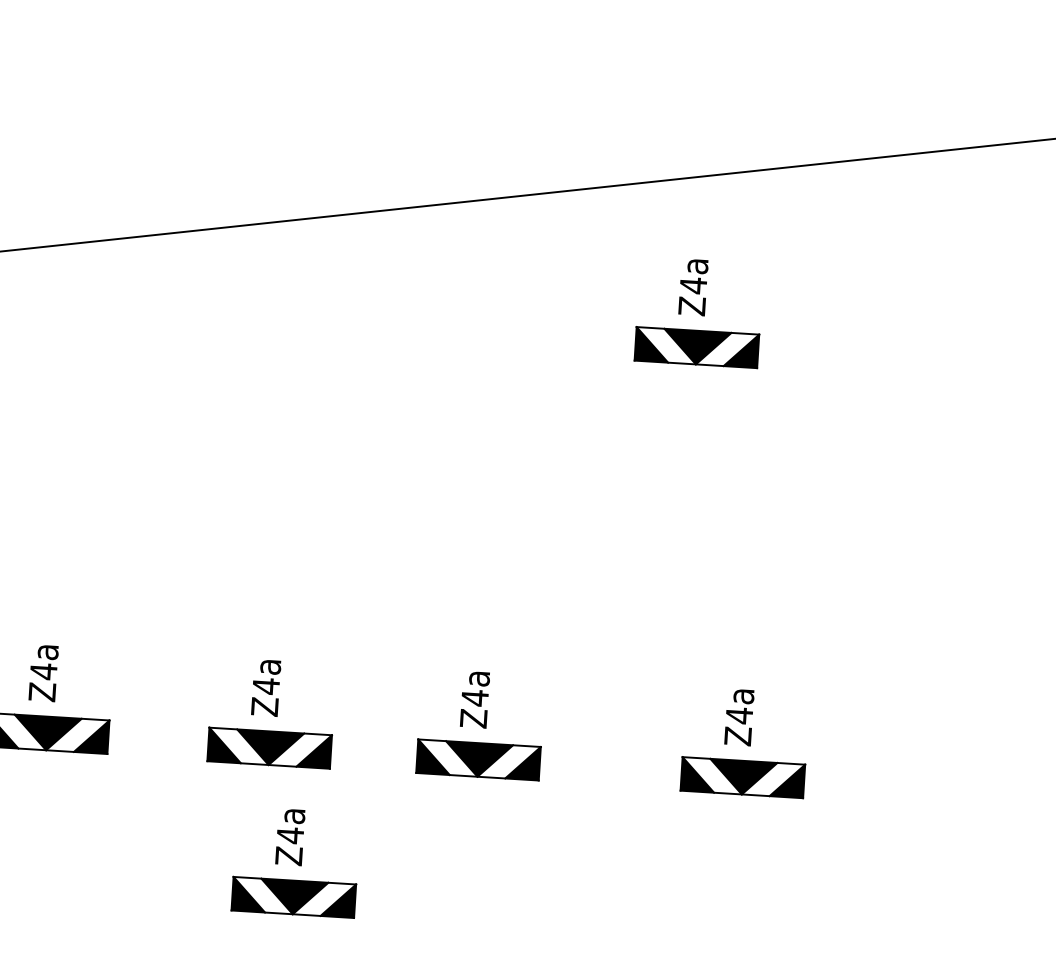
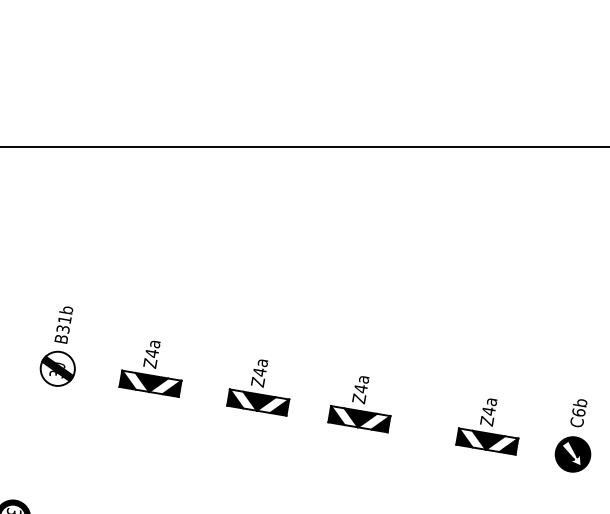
part: (694, 316) -> (487, 214), removed
part: (914, 746) -> (572, 435), added
part: (291, 866) -> (262, 461), removed

